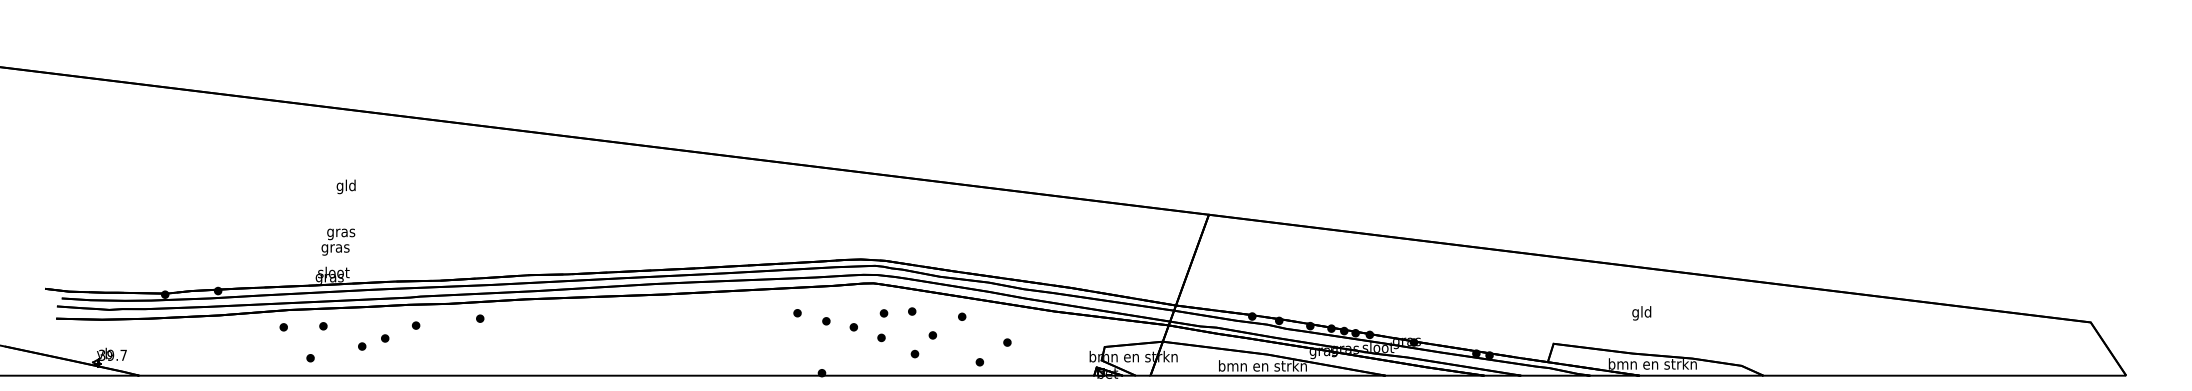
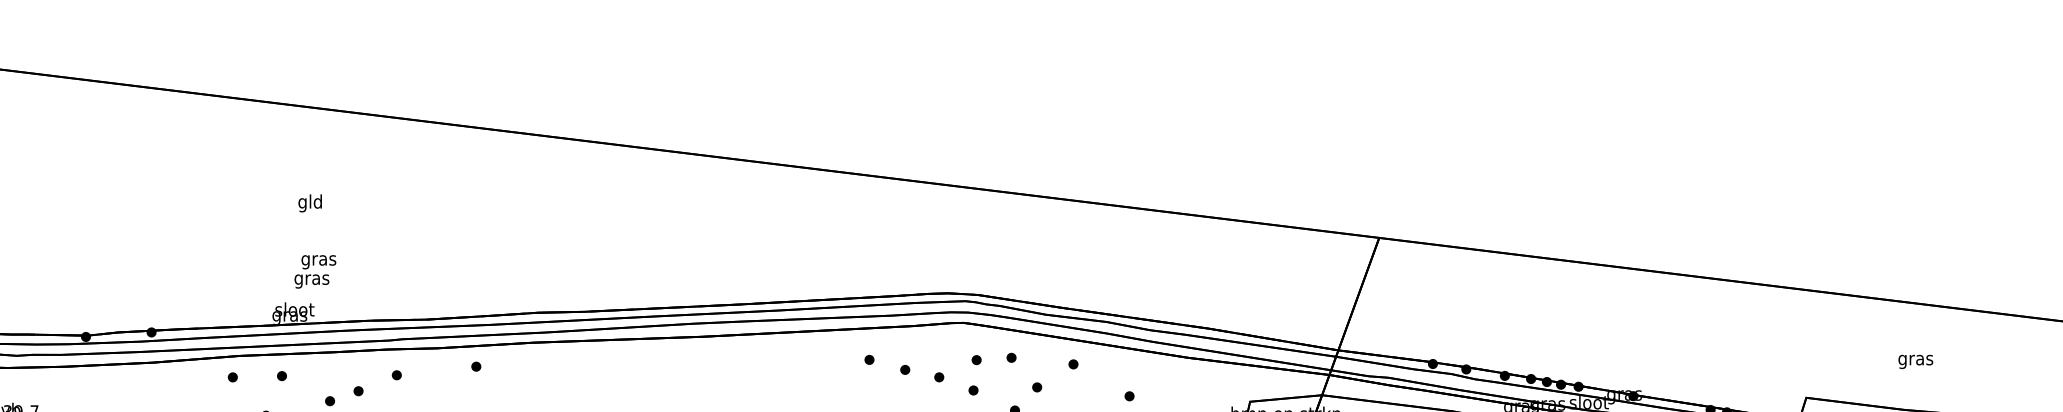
text: (338, 241) -> (315, 271), moved
text: (1641, 313) -> (1915, 360), gld -> gras

